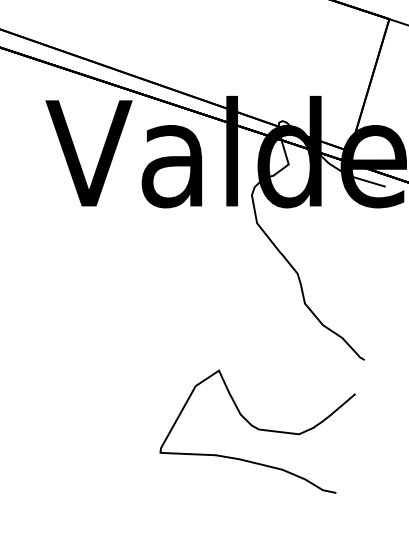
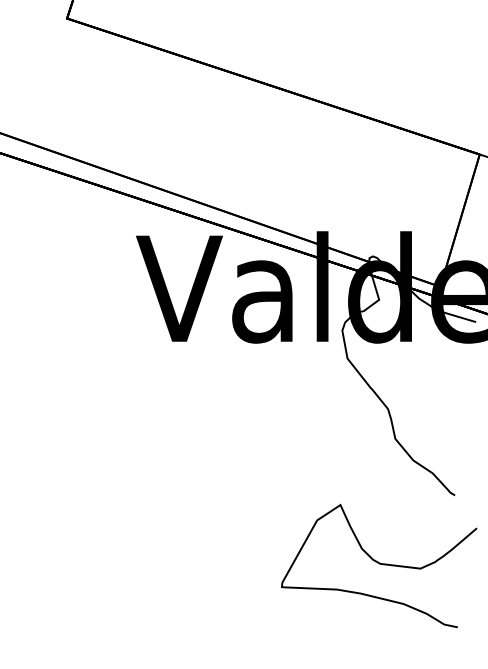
curve: (258, 430) -> (379, 564), moved

